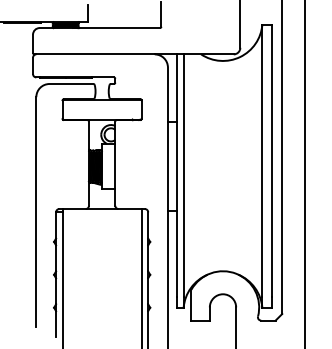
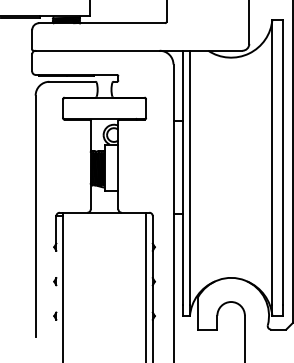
line: (56, 258) -> (56, 264), removed
line: (56, 291) -> (56, 299), removed
line: (56, 324) -> (56, 333), removed

